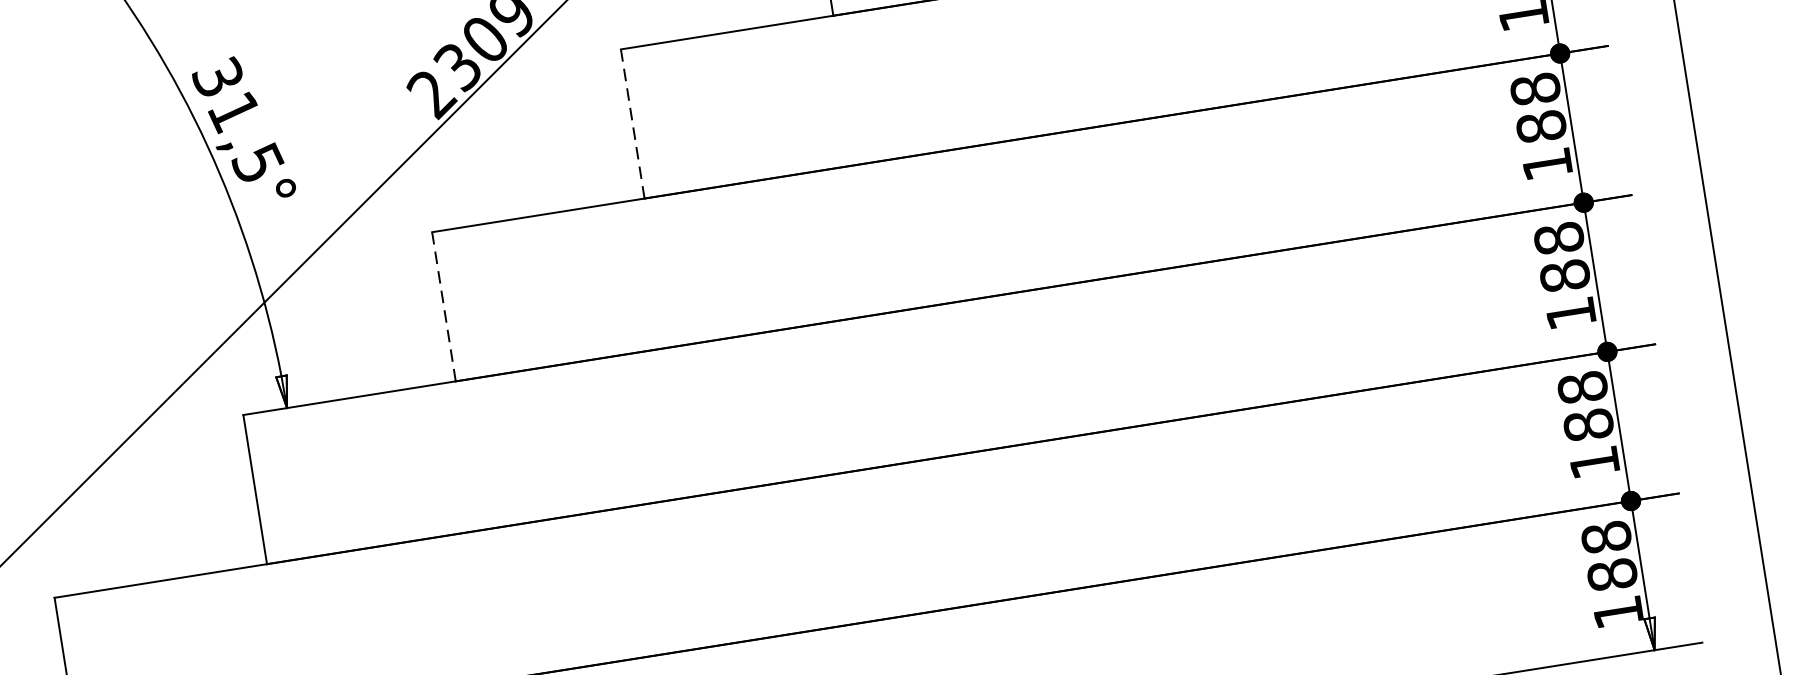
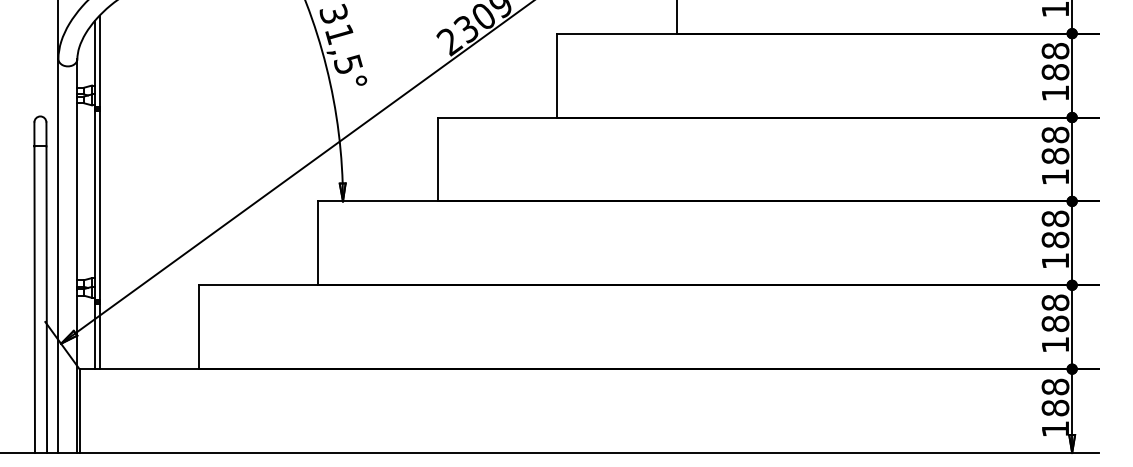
line: (633, 123) -> (557, 75), dashed -> solid
line: (443, 306) -> (437, 159), dashed -> solid

